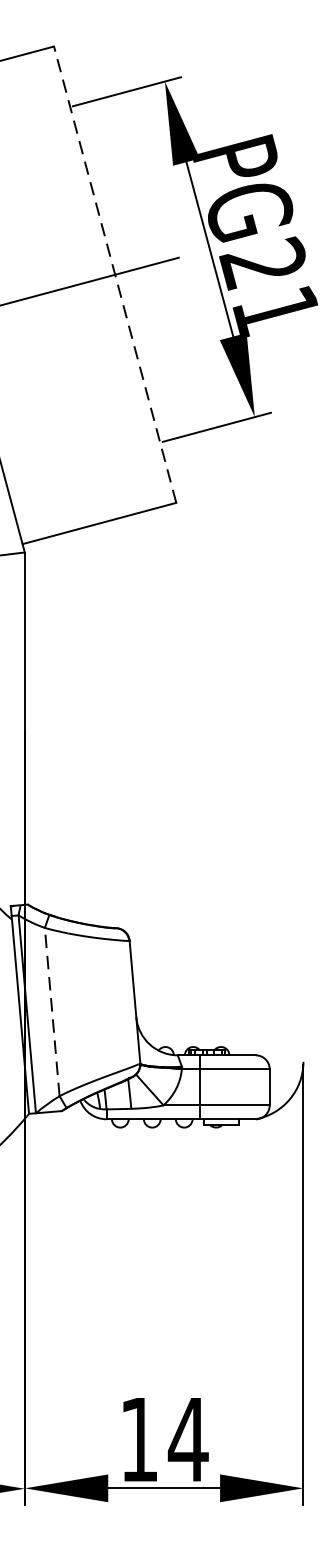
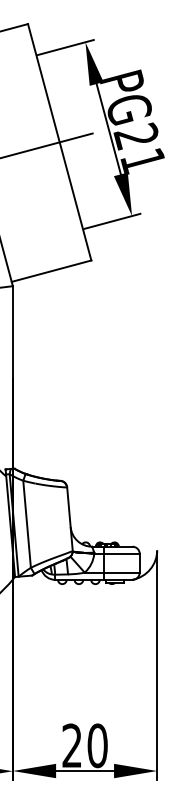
line: (114, 273) -> (59, 141), dashed -> solid
line: (53, 1012) -> (27, 524), dashed -> solid
text: (164, 1439) -> (85, 745), 14 -> 20

